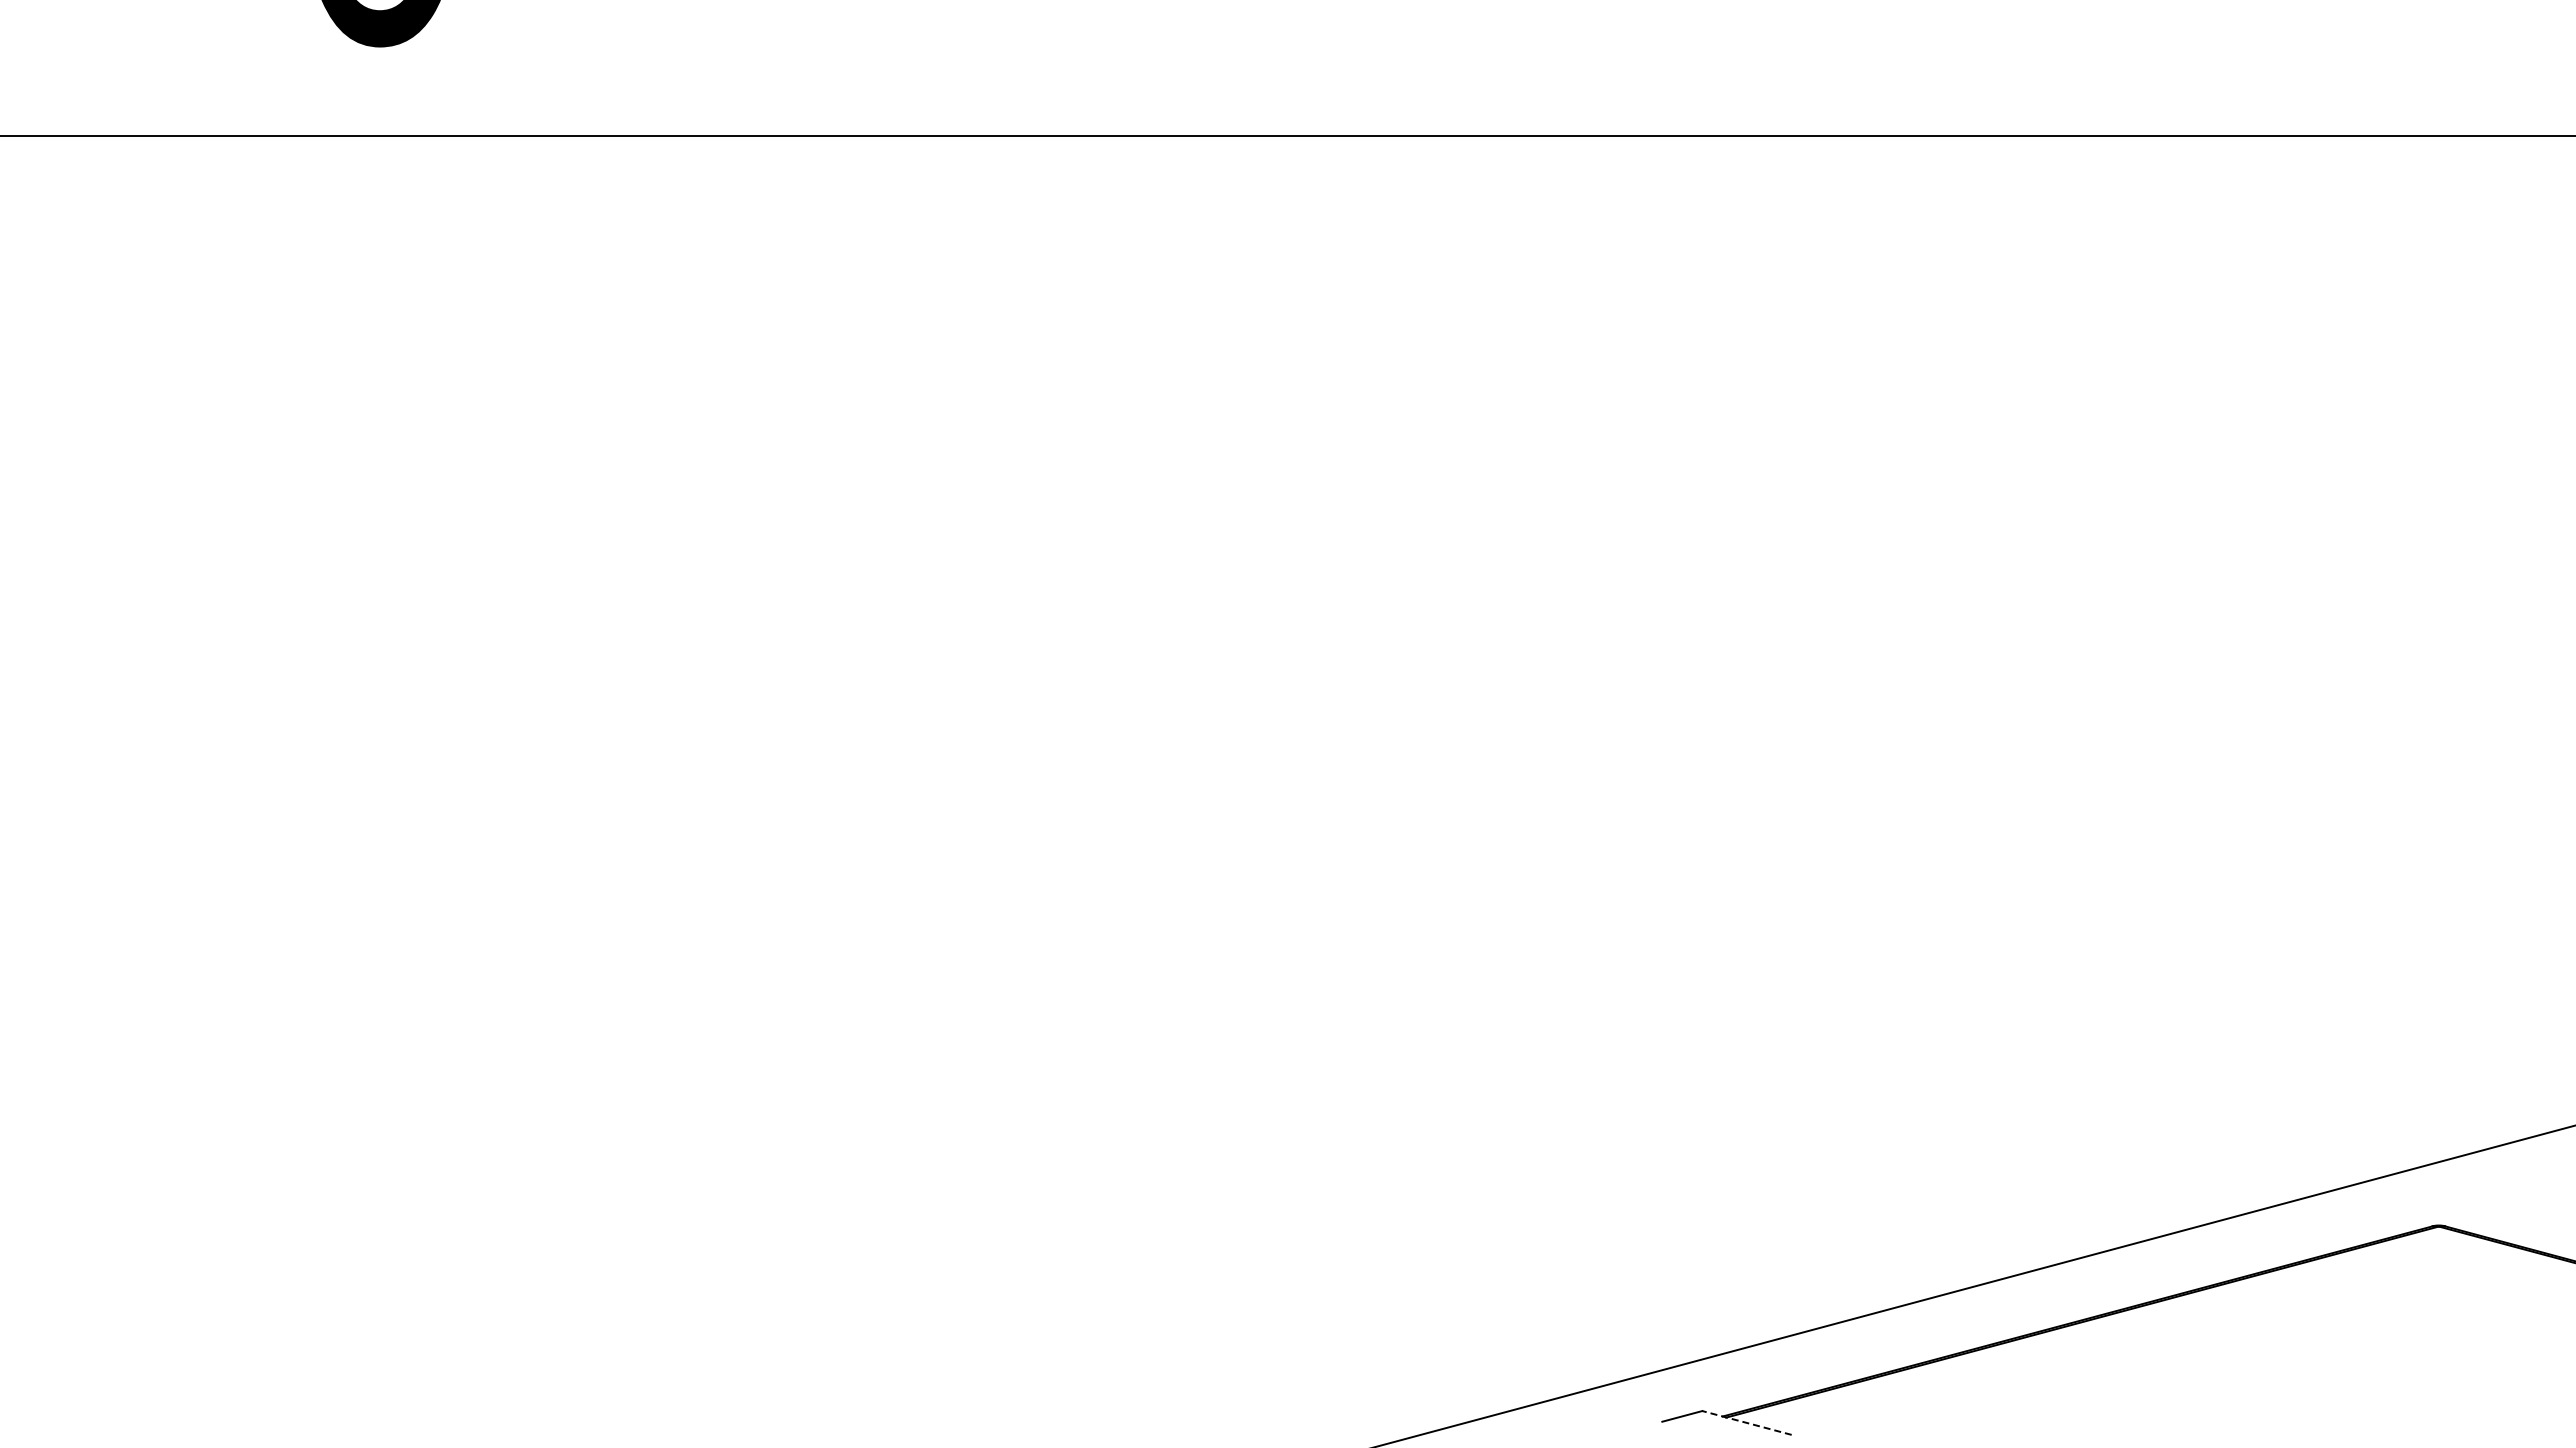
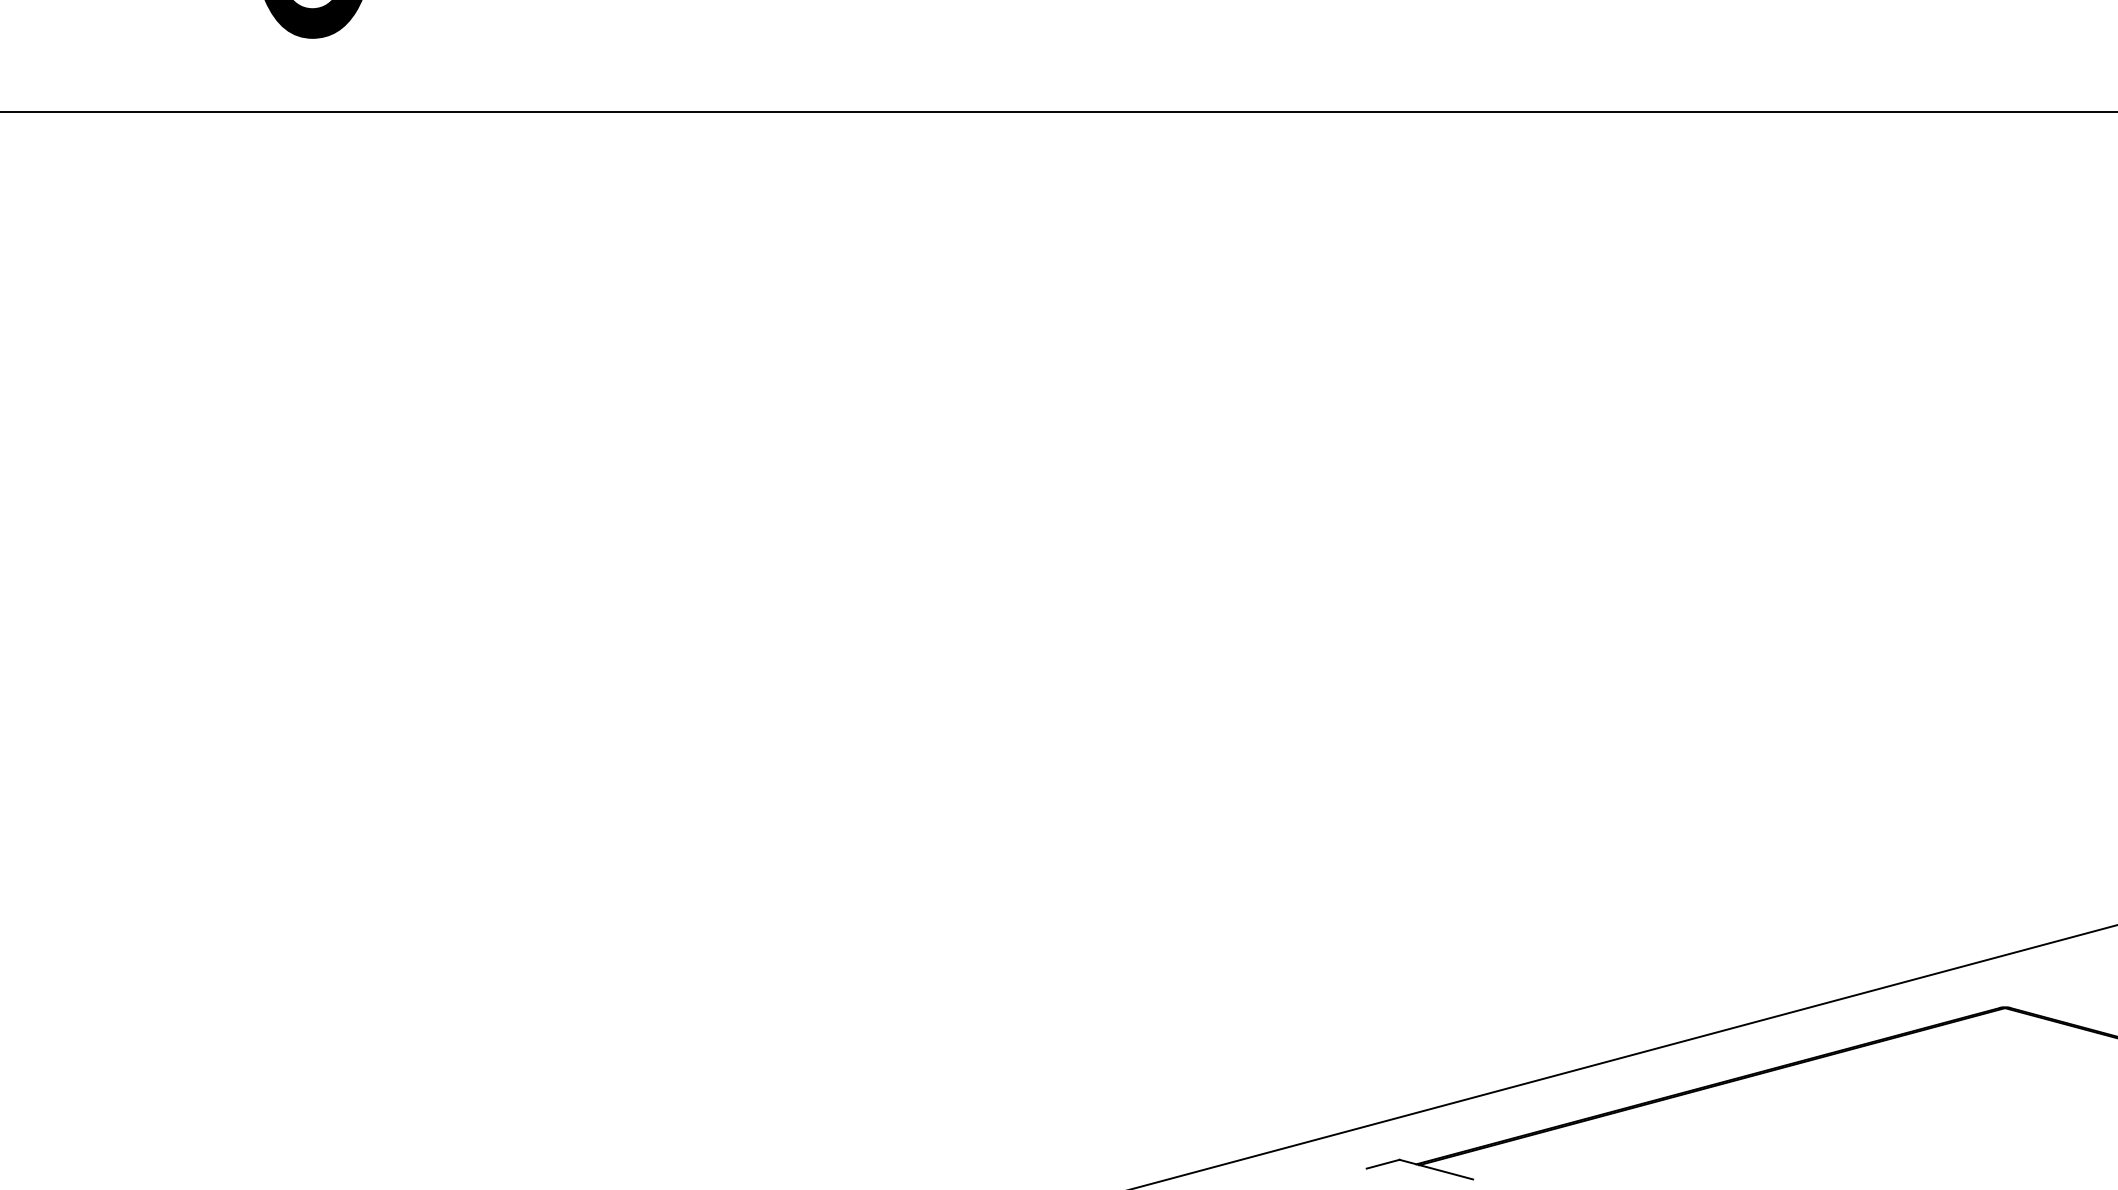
line: (1746, 1422) -> (1435, 1169), dashed -> solid

